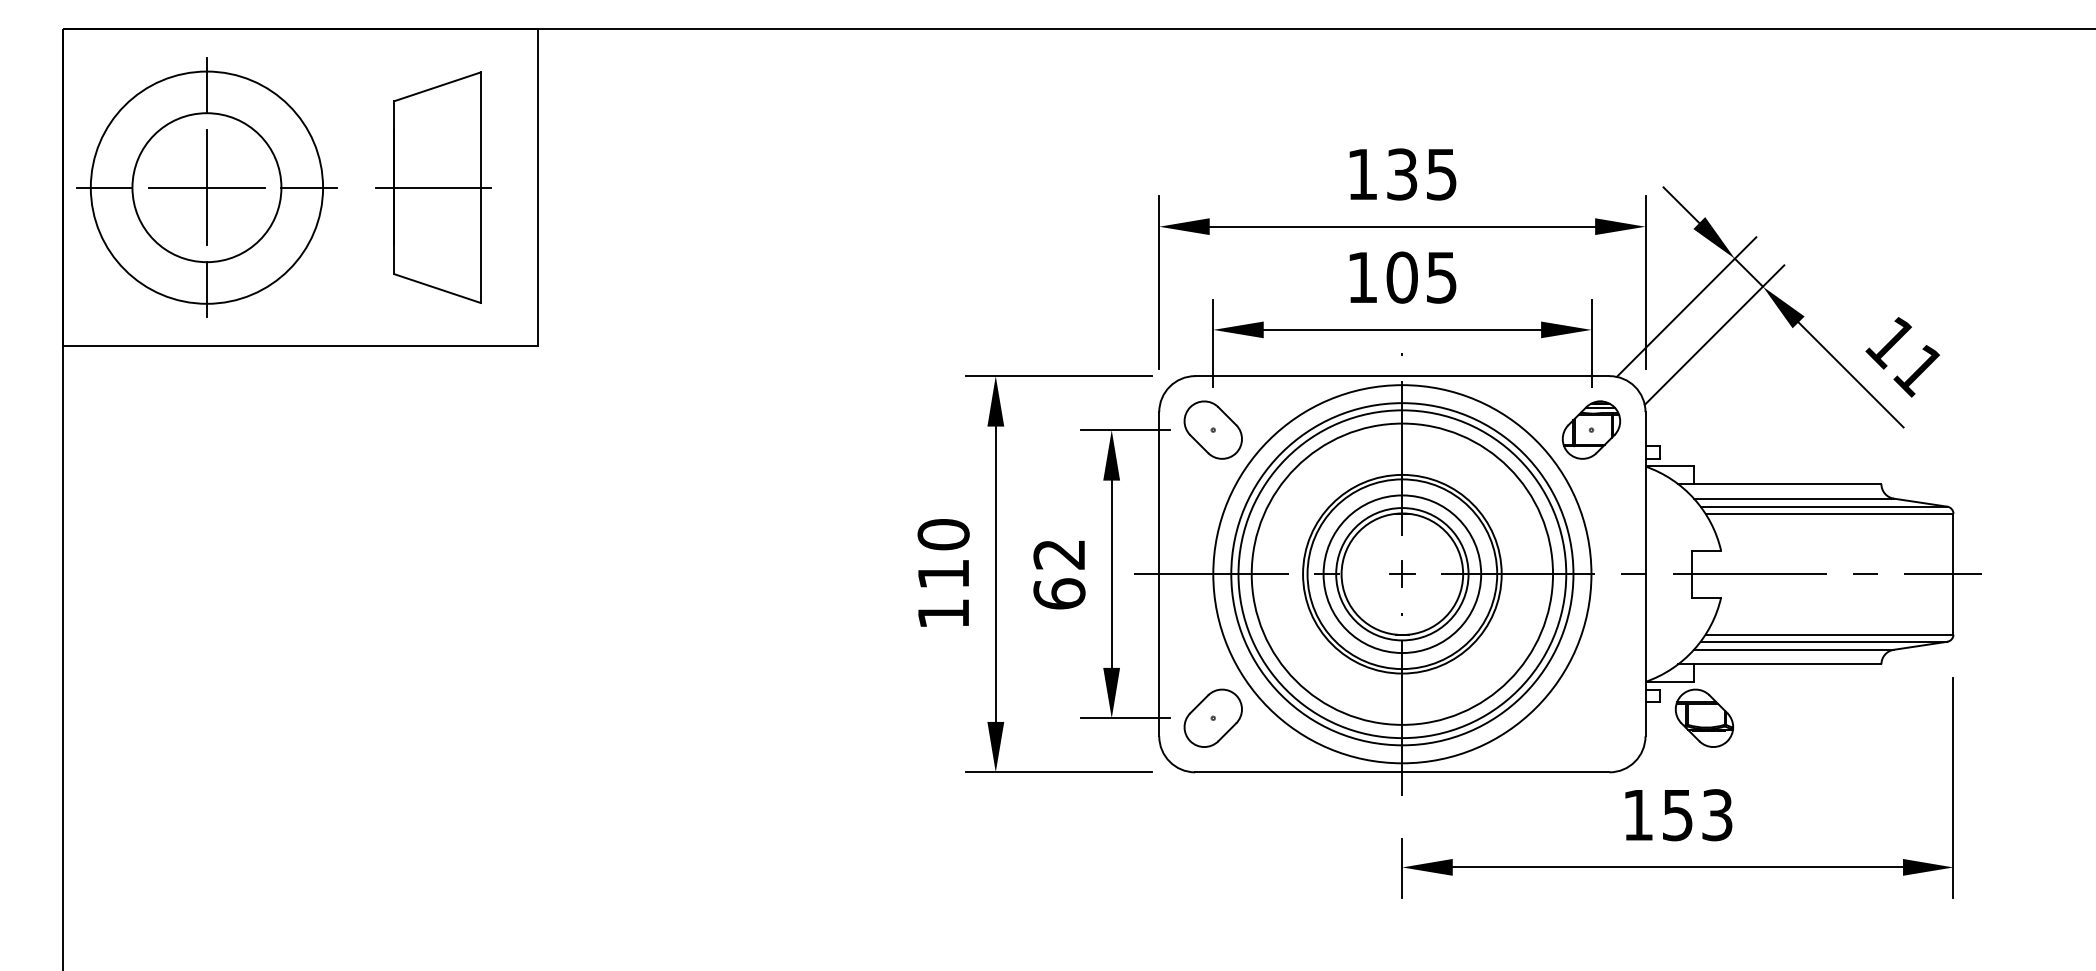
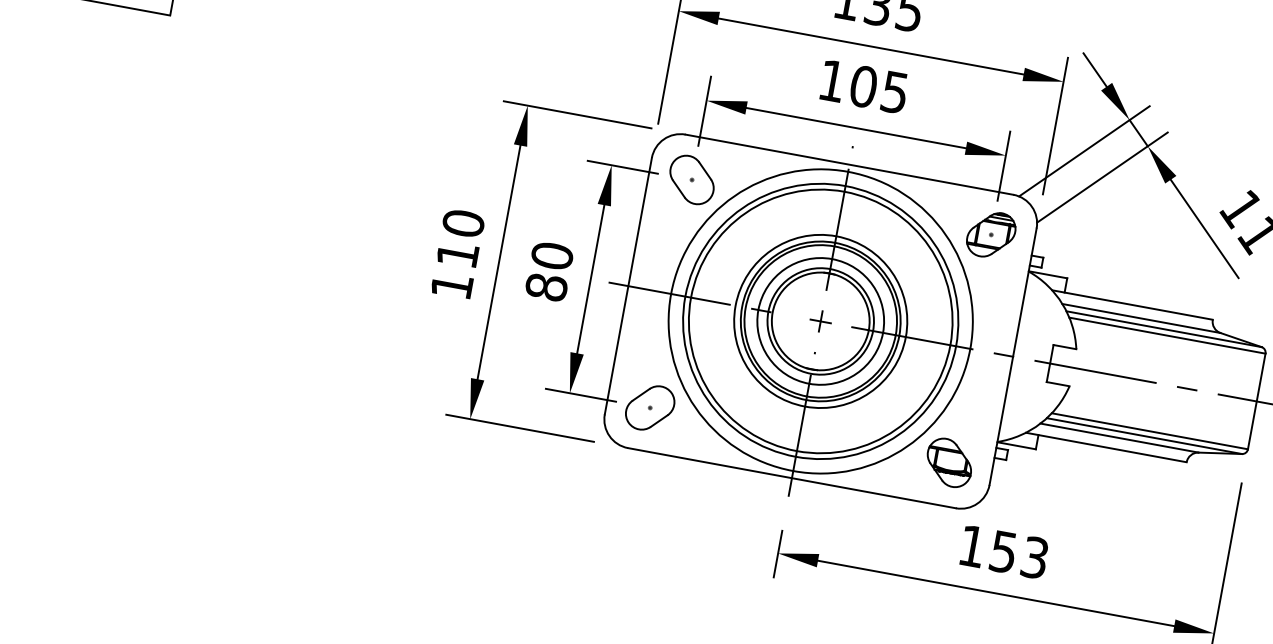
text: (1059, 573) -> (549, 271), 62 -> 80
circle: (1401, 573) -> (820, 320), size x0.71
part: (1703, 717) -> (948, 462), moved

